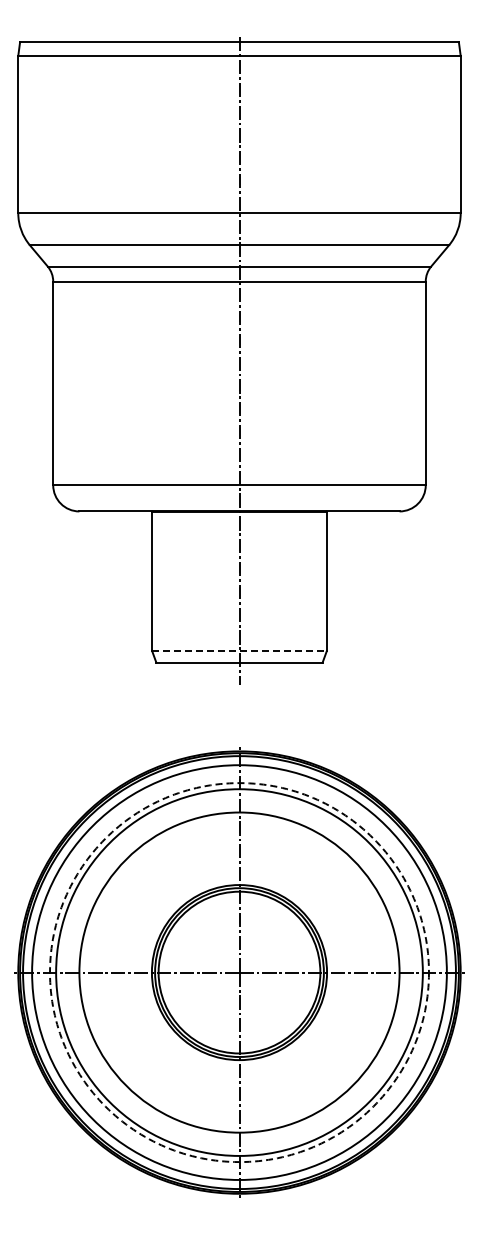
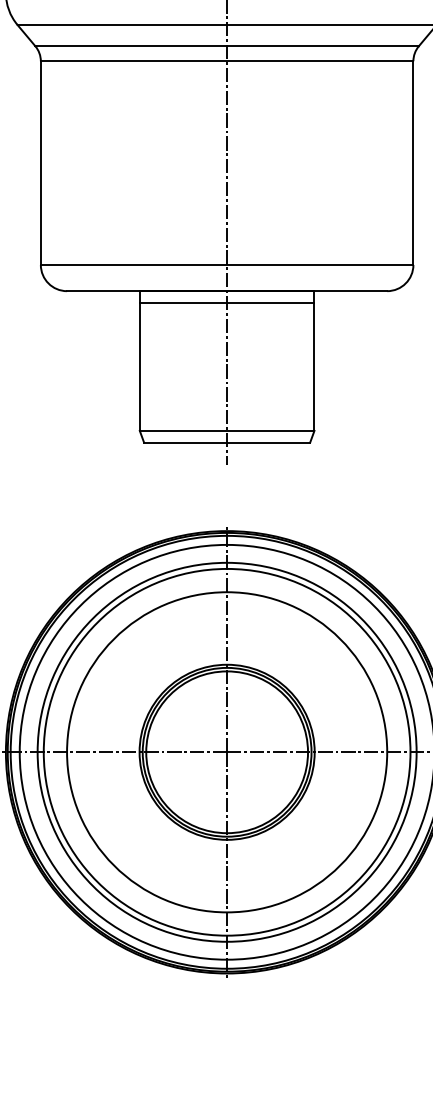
line: (239, 523) -> (227, 303), added
line: (239, 651) -> (227, 431), dashed -> solid
circle: (239, 972) -> (227, 752), dashed -> solid

